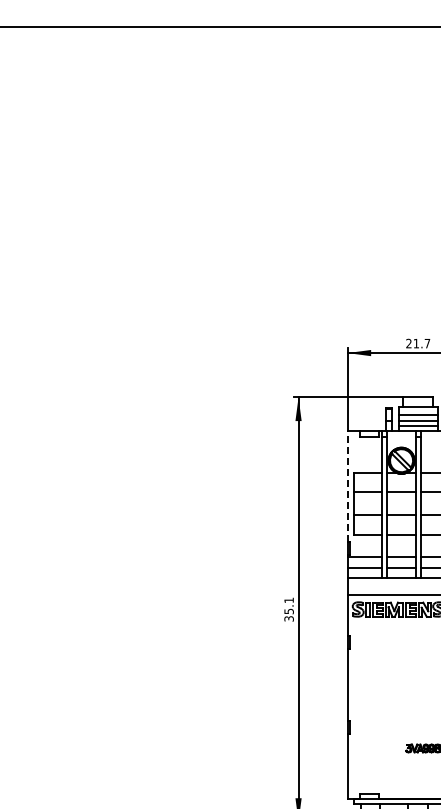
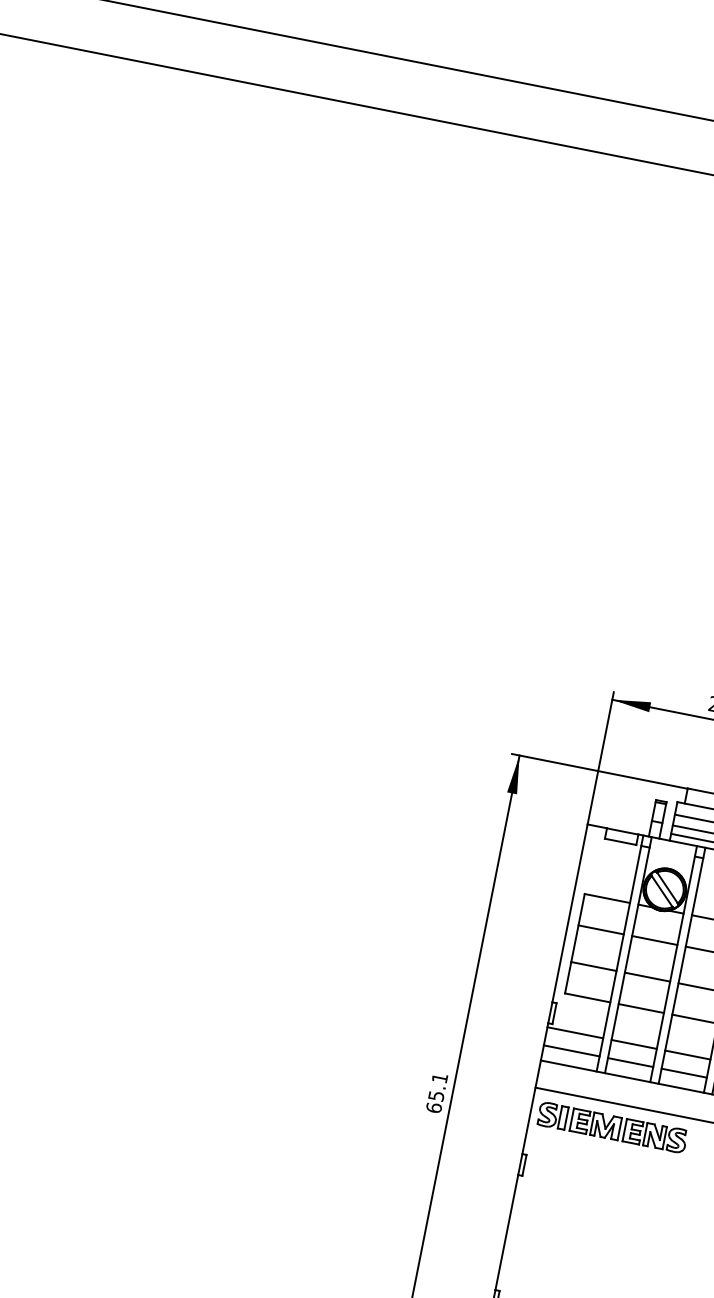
line: (347, 485) -> (570, 912), dashed -> solid
text: (288, 618) -> (433, 1107), 35.1 -> 65.1

